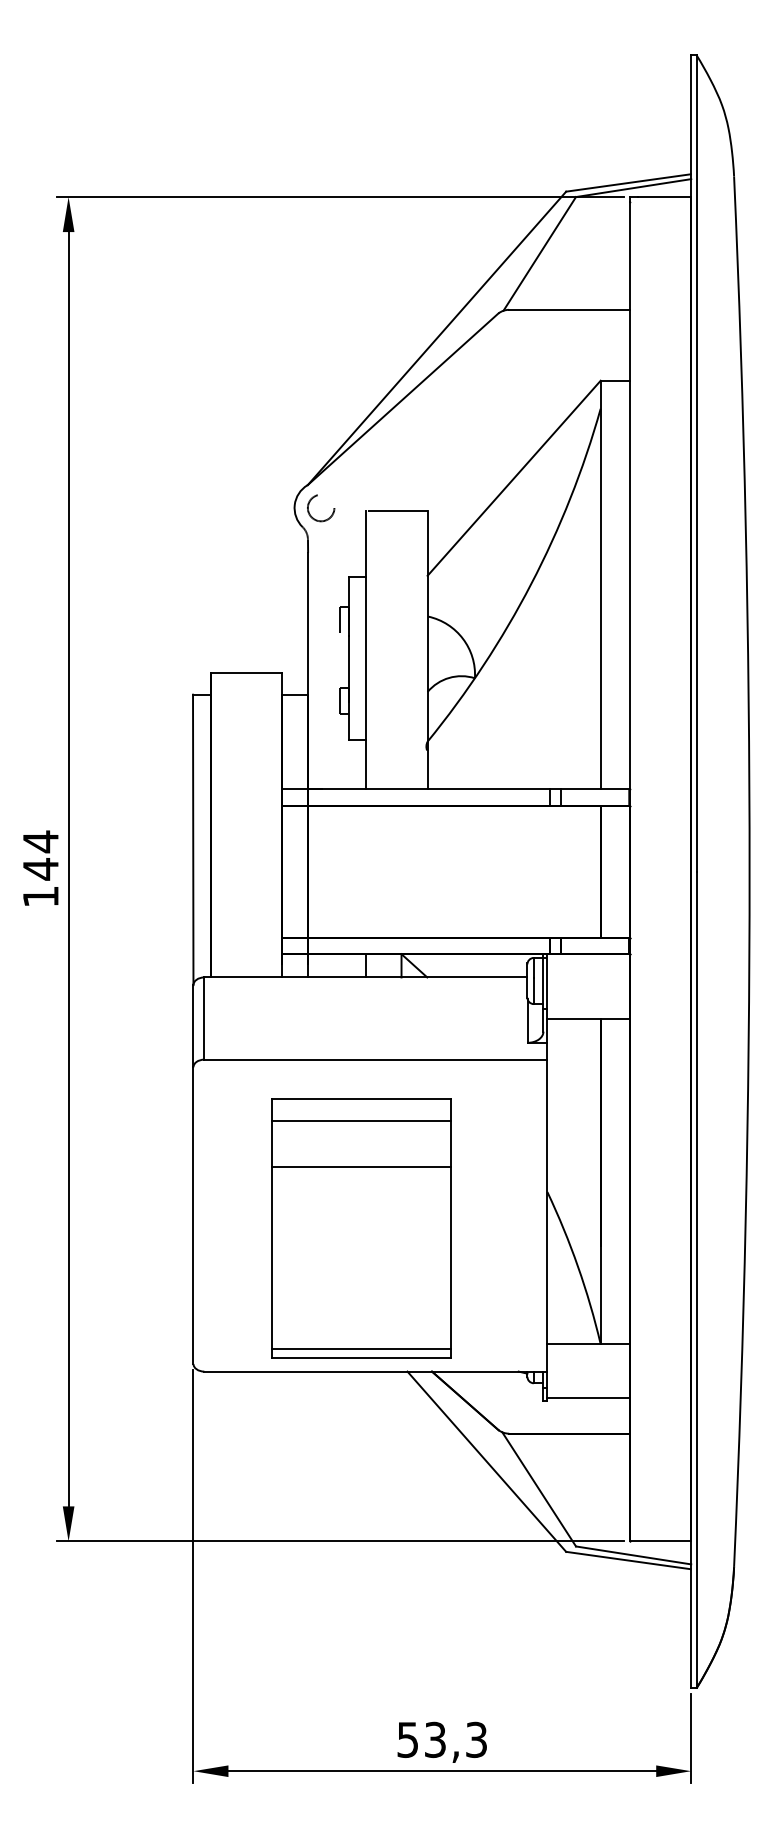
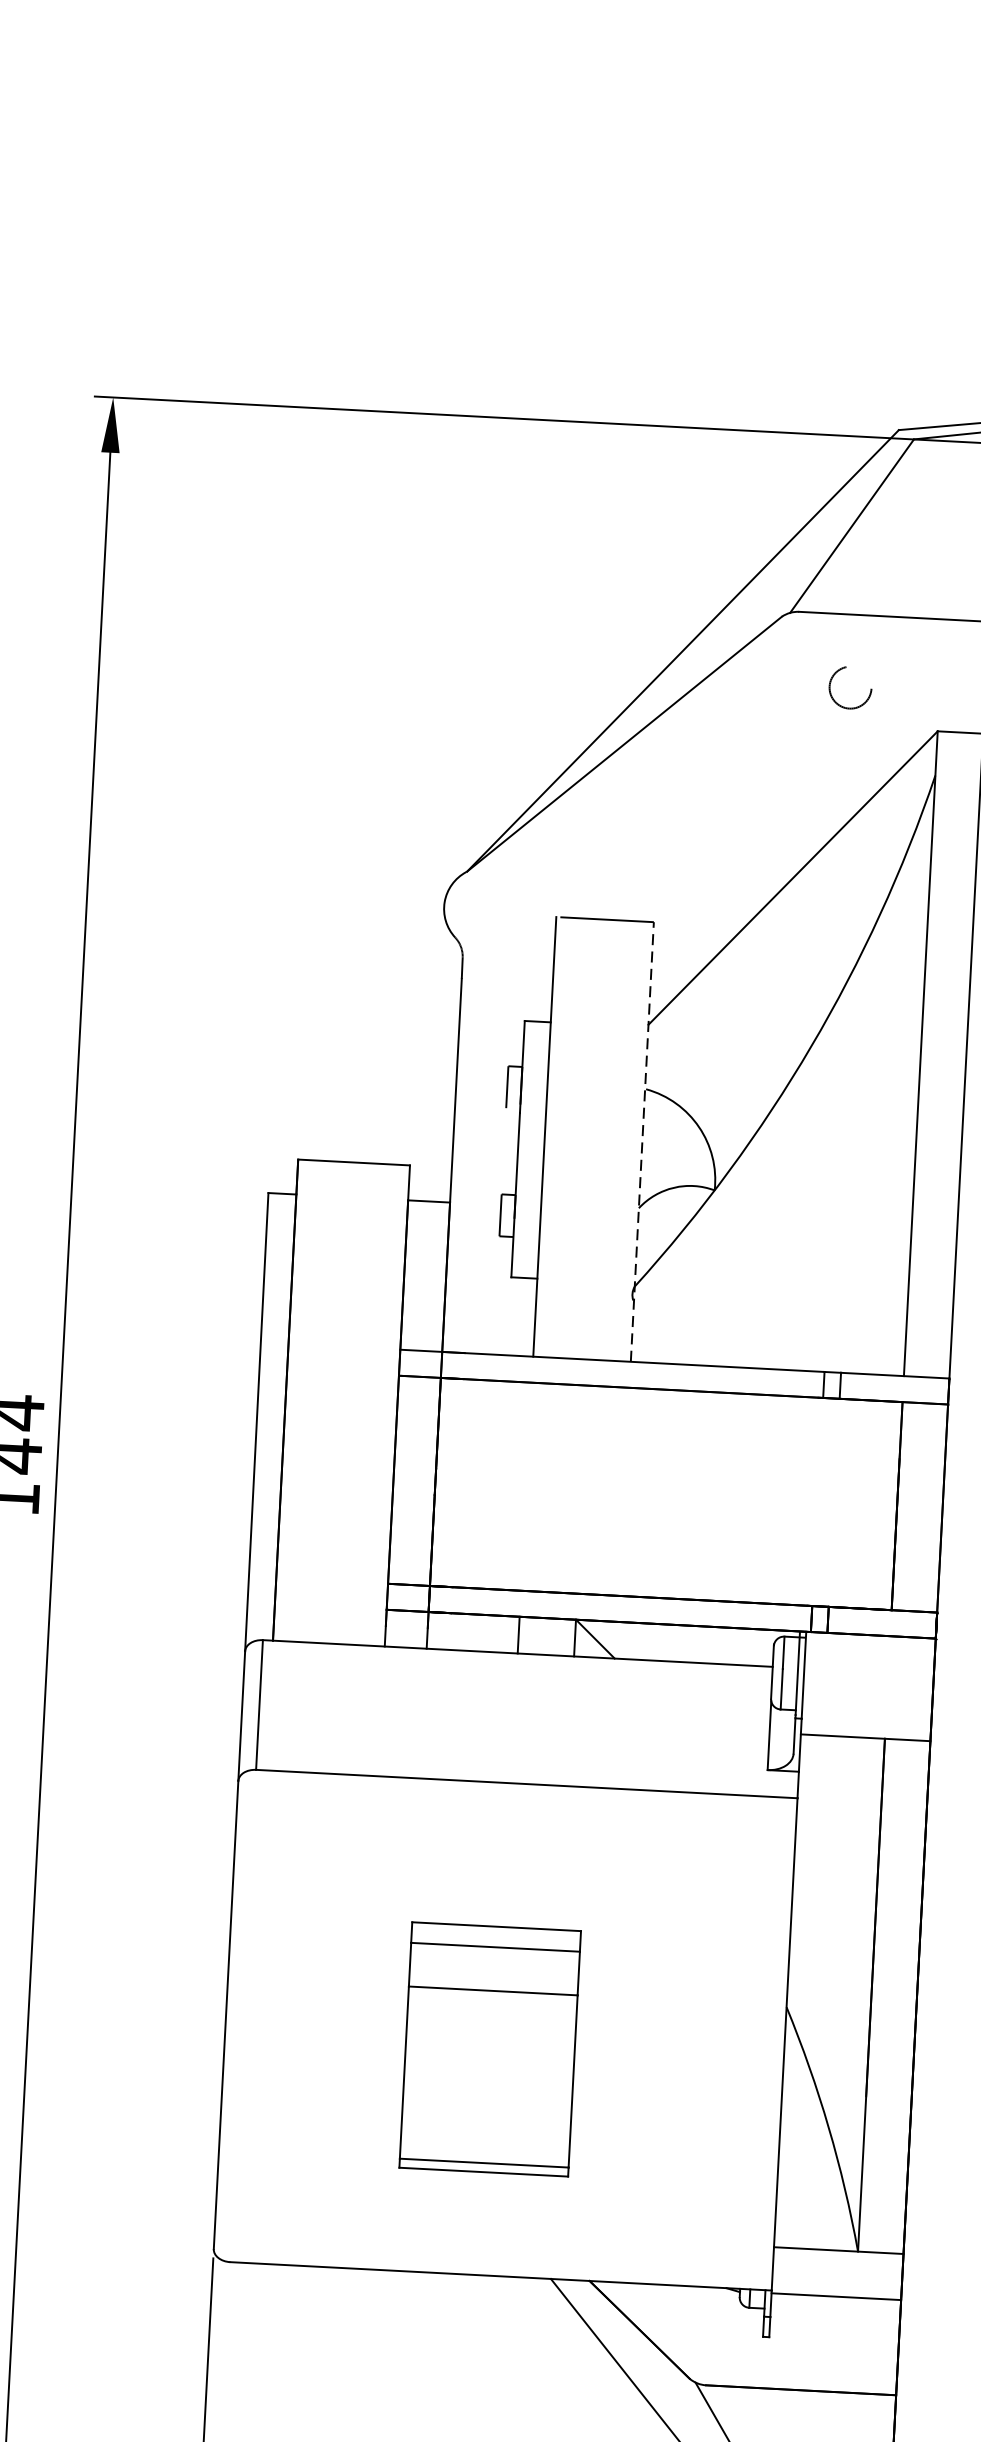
circle: (321, 508) -> (851, 688), moved
line: (427, 649) -> (642, 1141), solid -> dashed
part: (361, 1228) -> (490, 2049), size x0.6
line: (588, 1398) -> (836, 2296), moved

